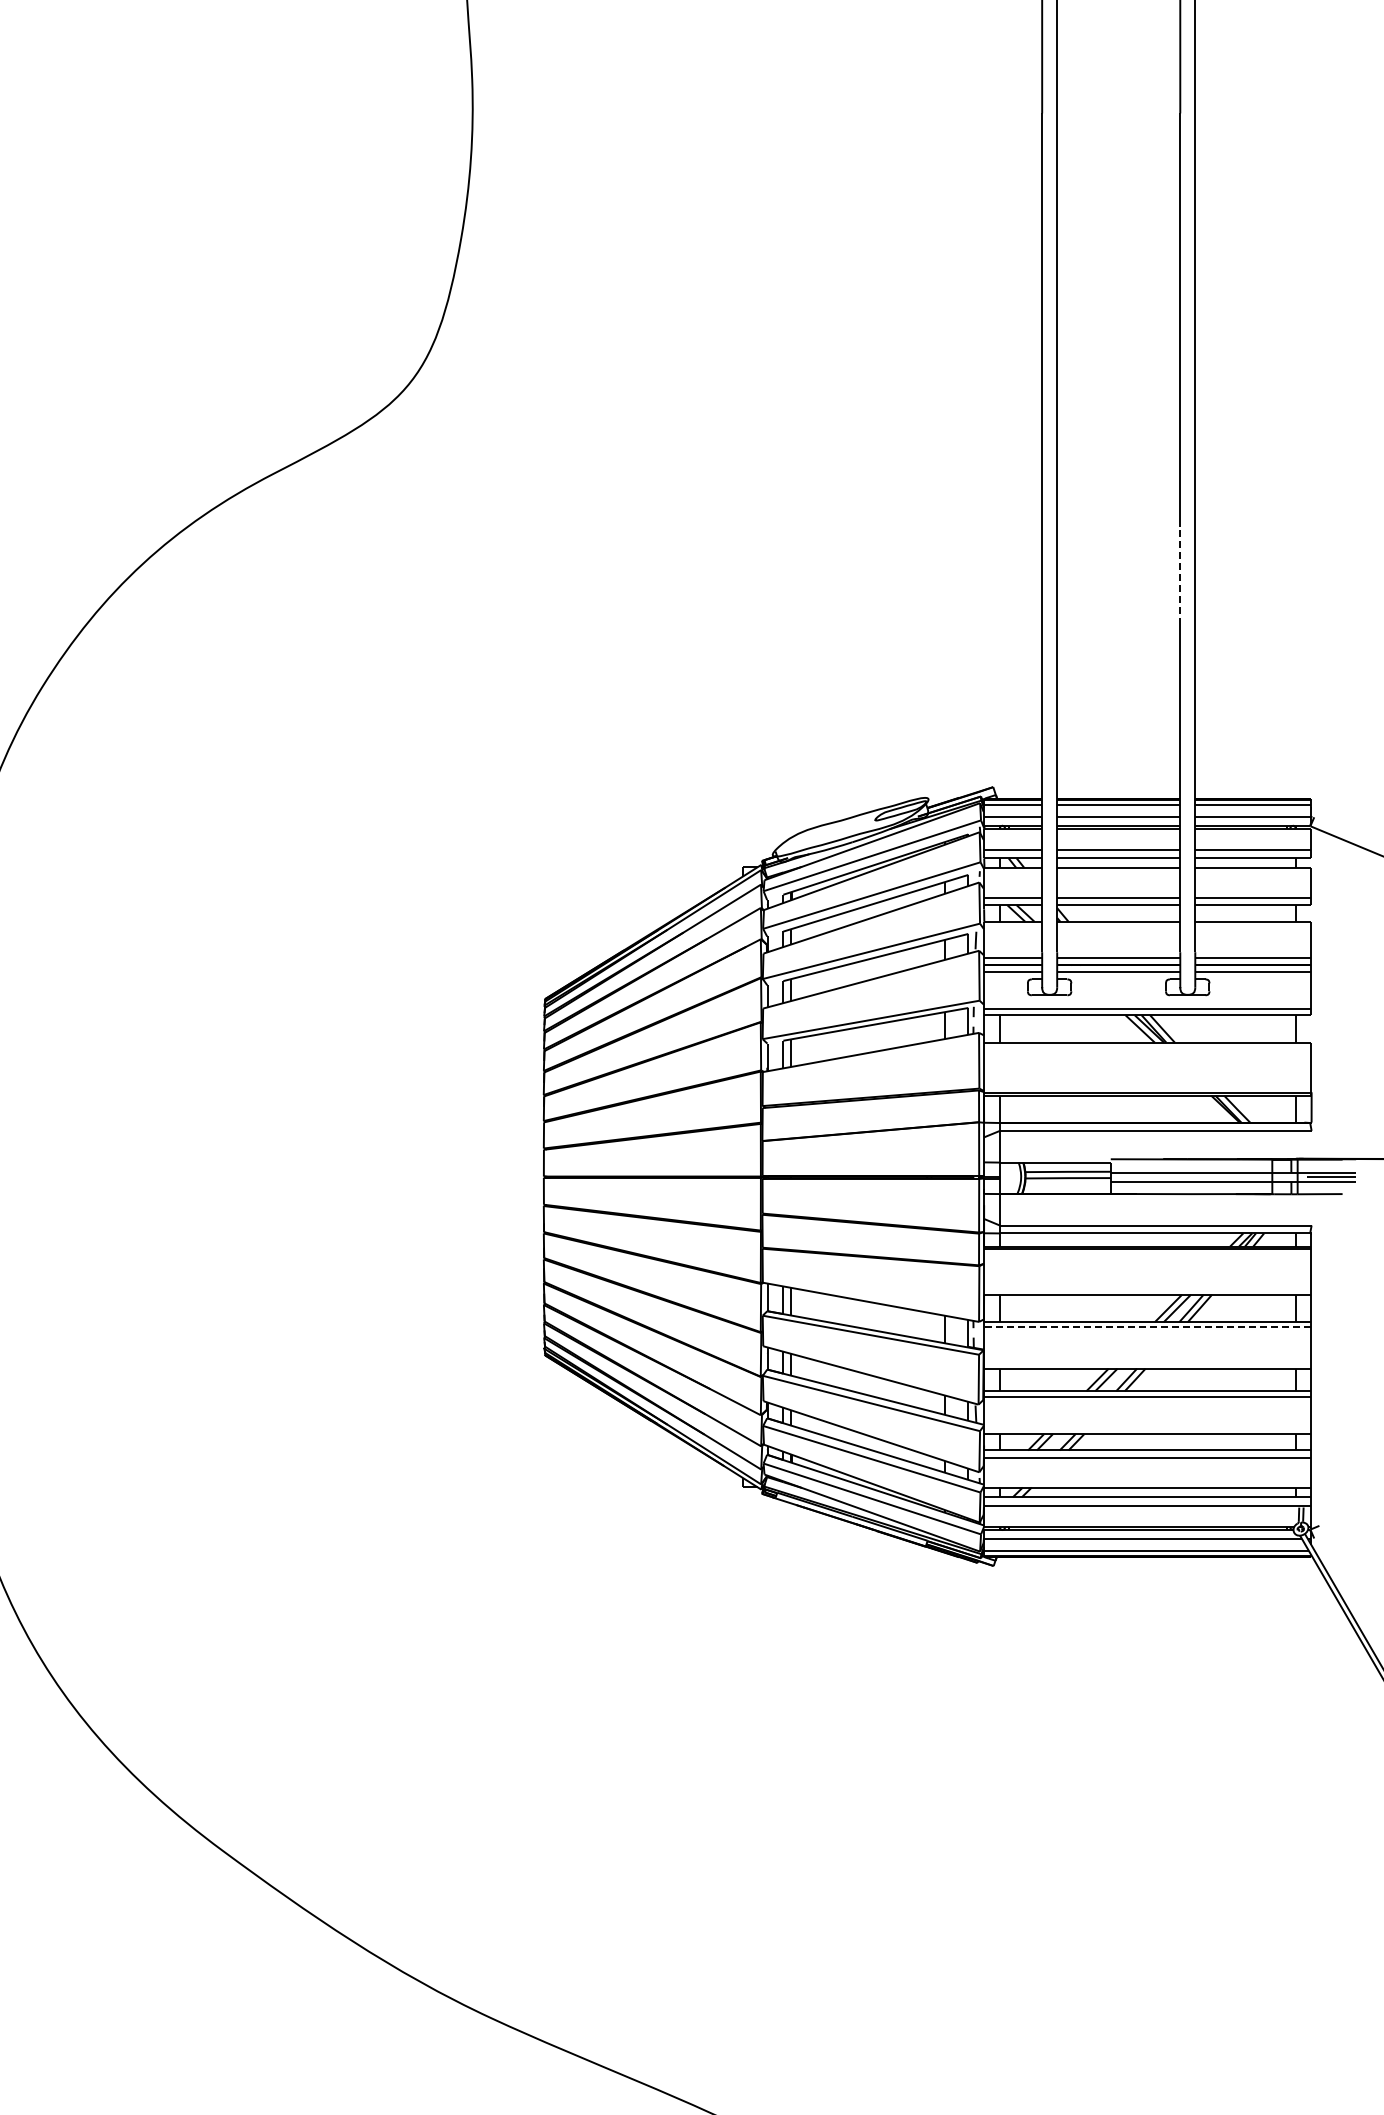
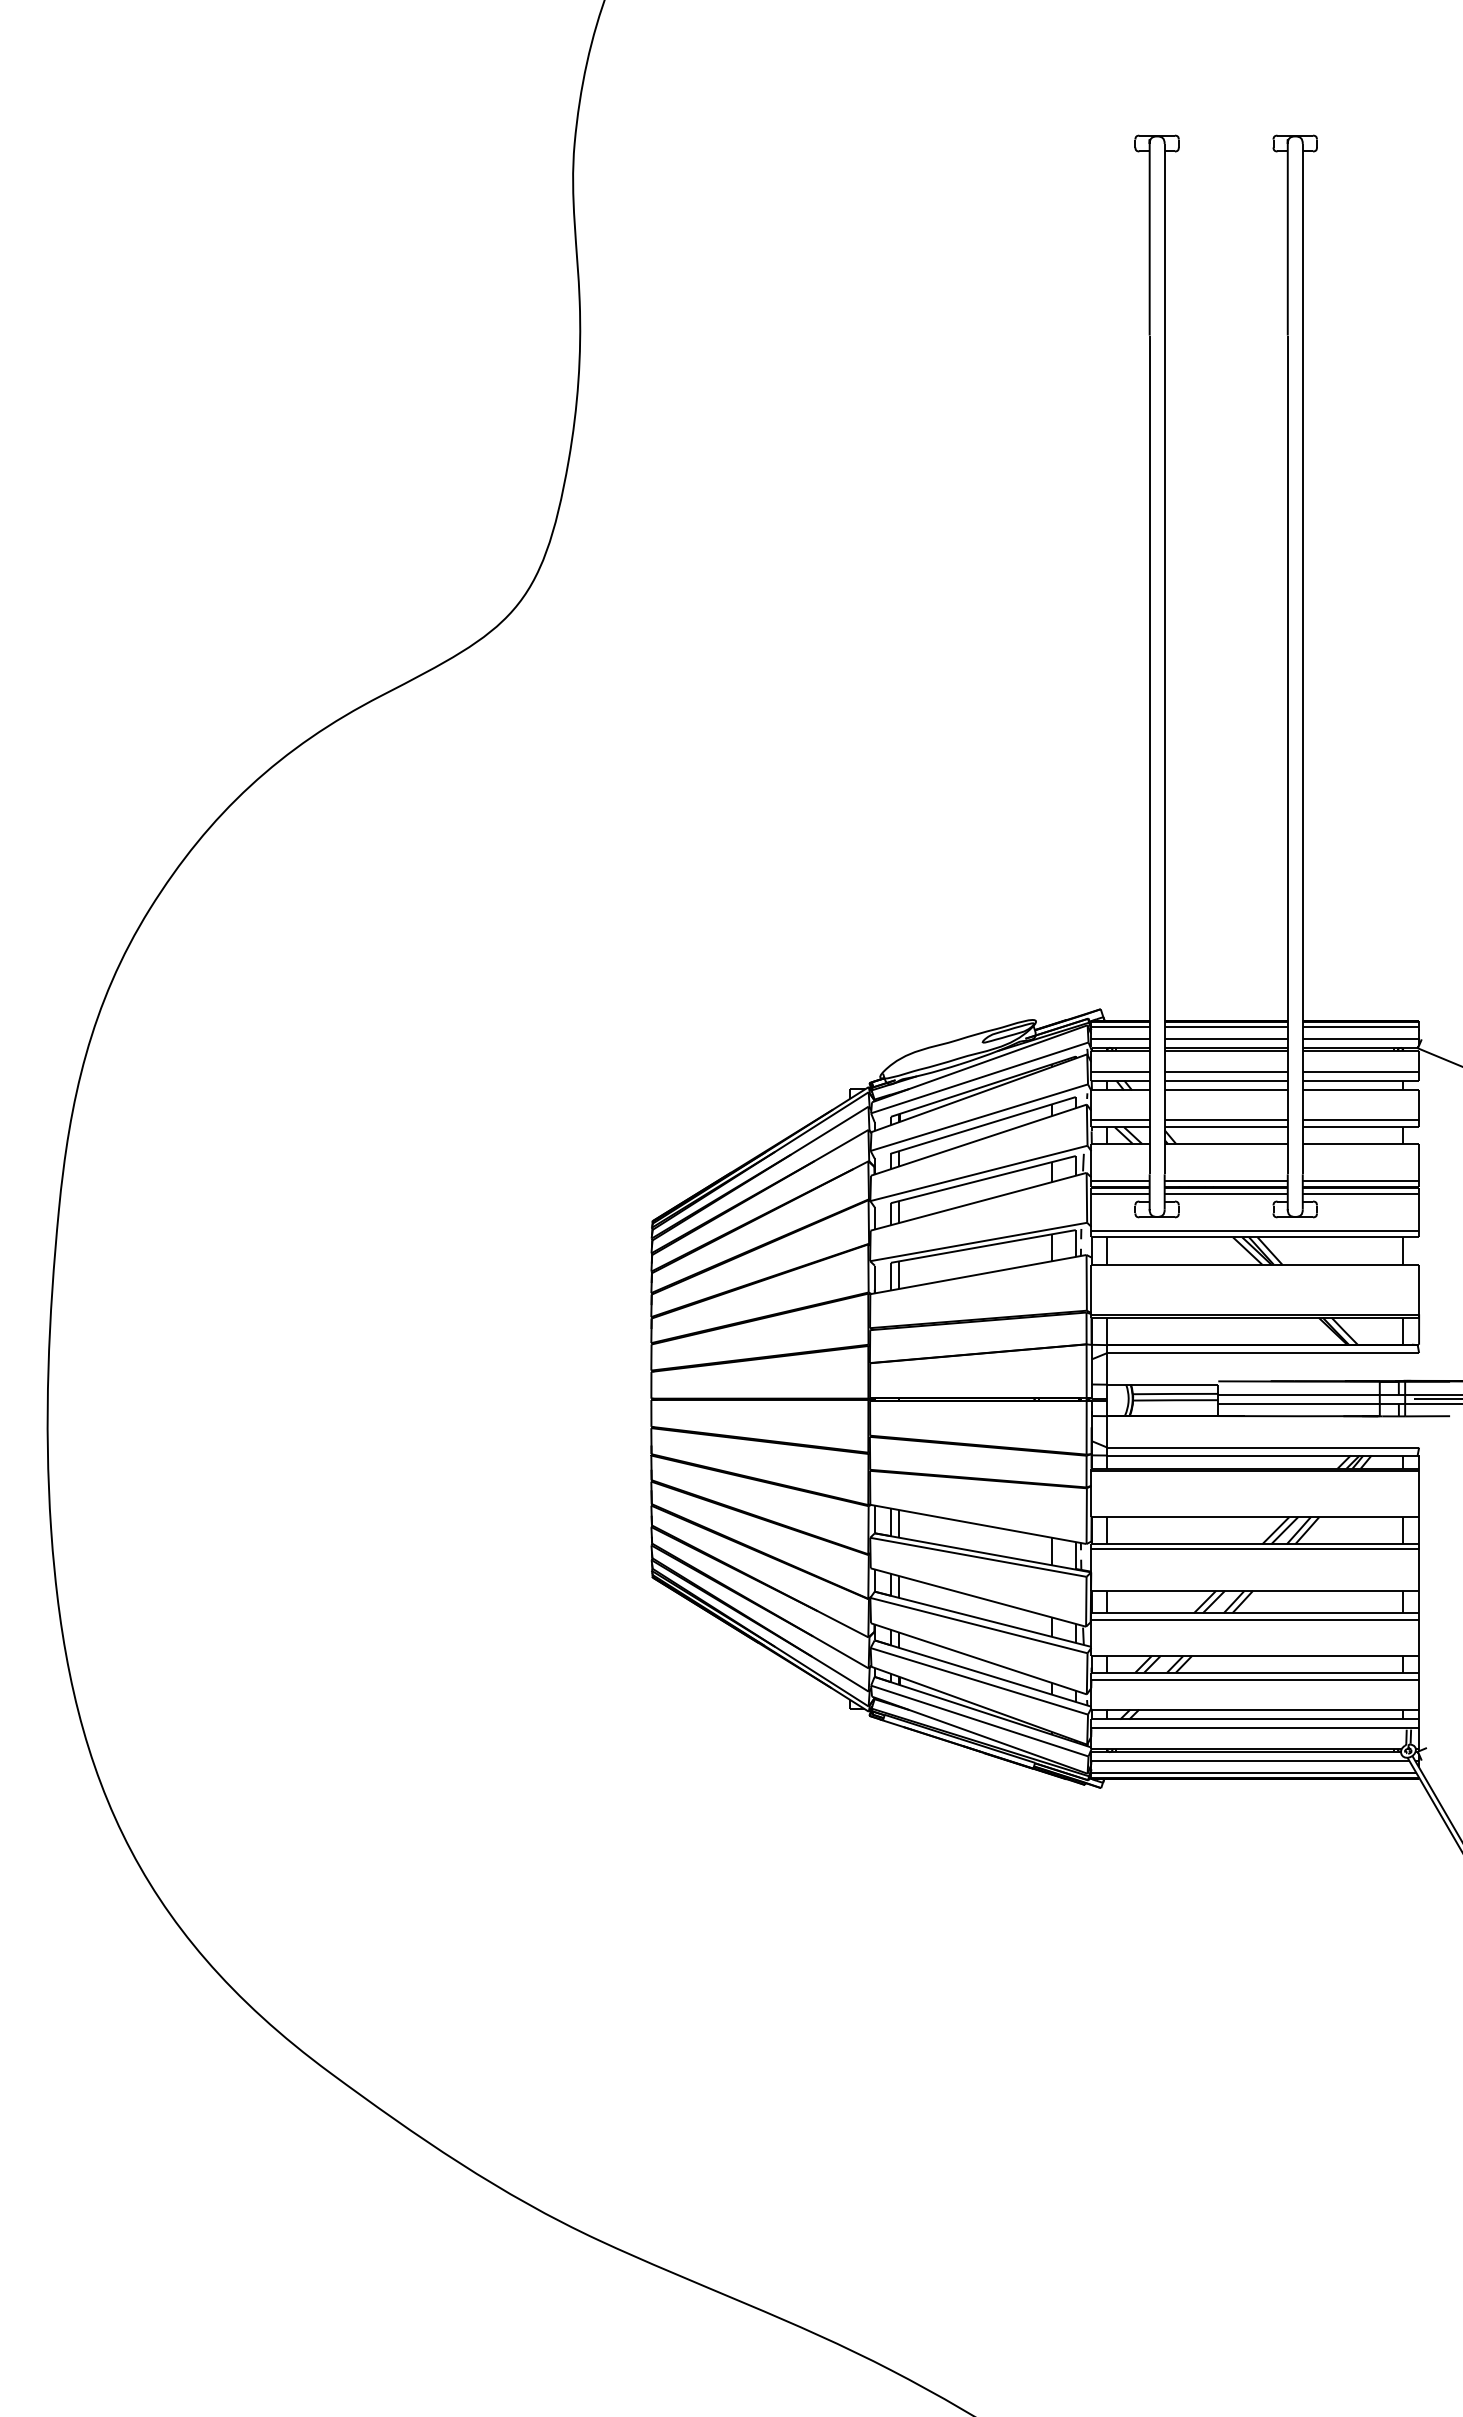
line: (1180, 575) -> (1287, 797), dashed -> solid
line: (1148, 1326) -> (1255, 1548), dashed -> solid

